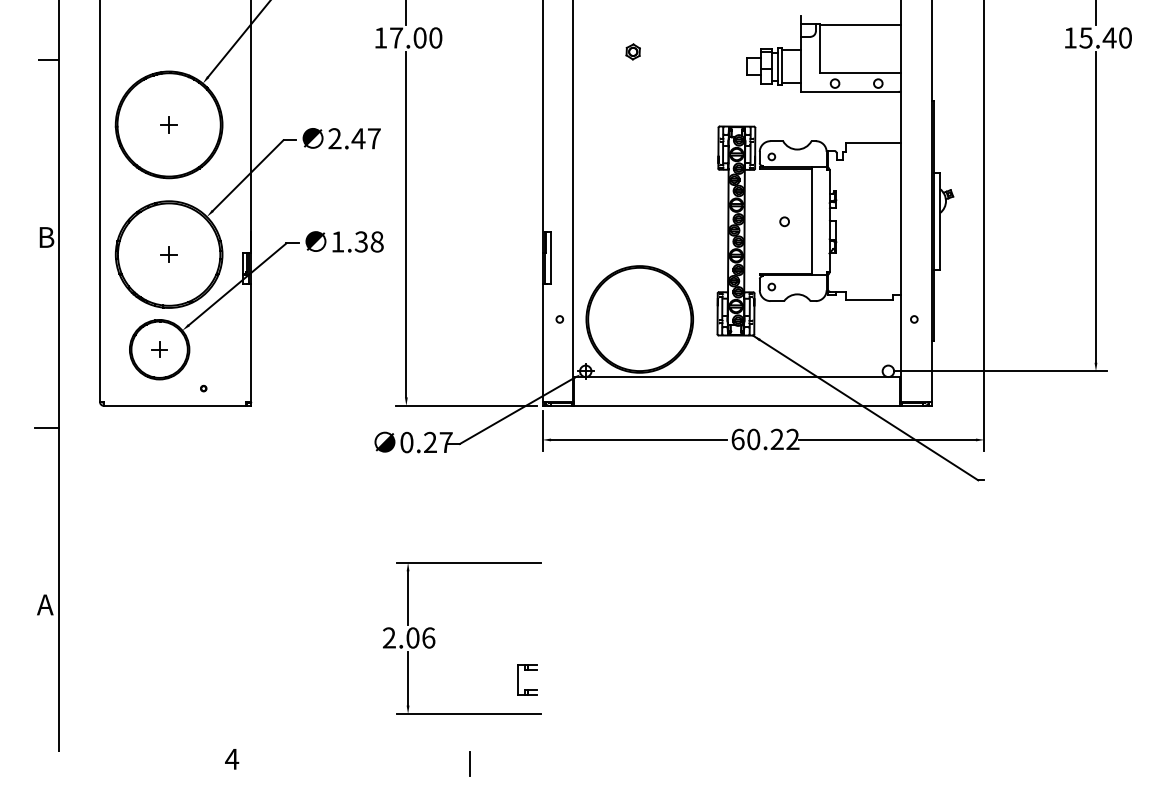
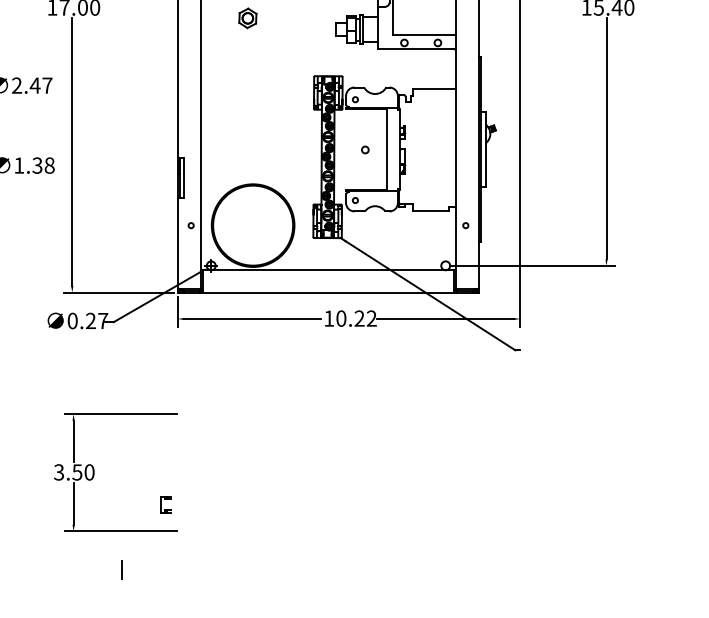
part: (633, 51) -> (248, 18), size x1.67
text: (737, 439) -> (328, 318), 60.22 -> 10.22
text: (408, 637) -> (73, 472), 2.06 -> 3.50
part: (527, 679) -> (166, 504), size x0.71

